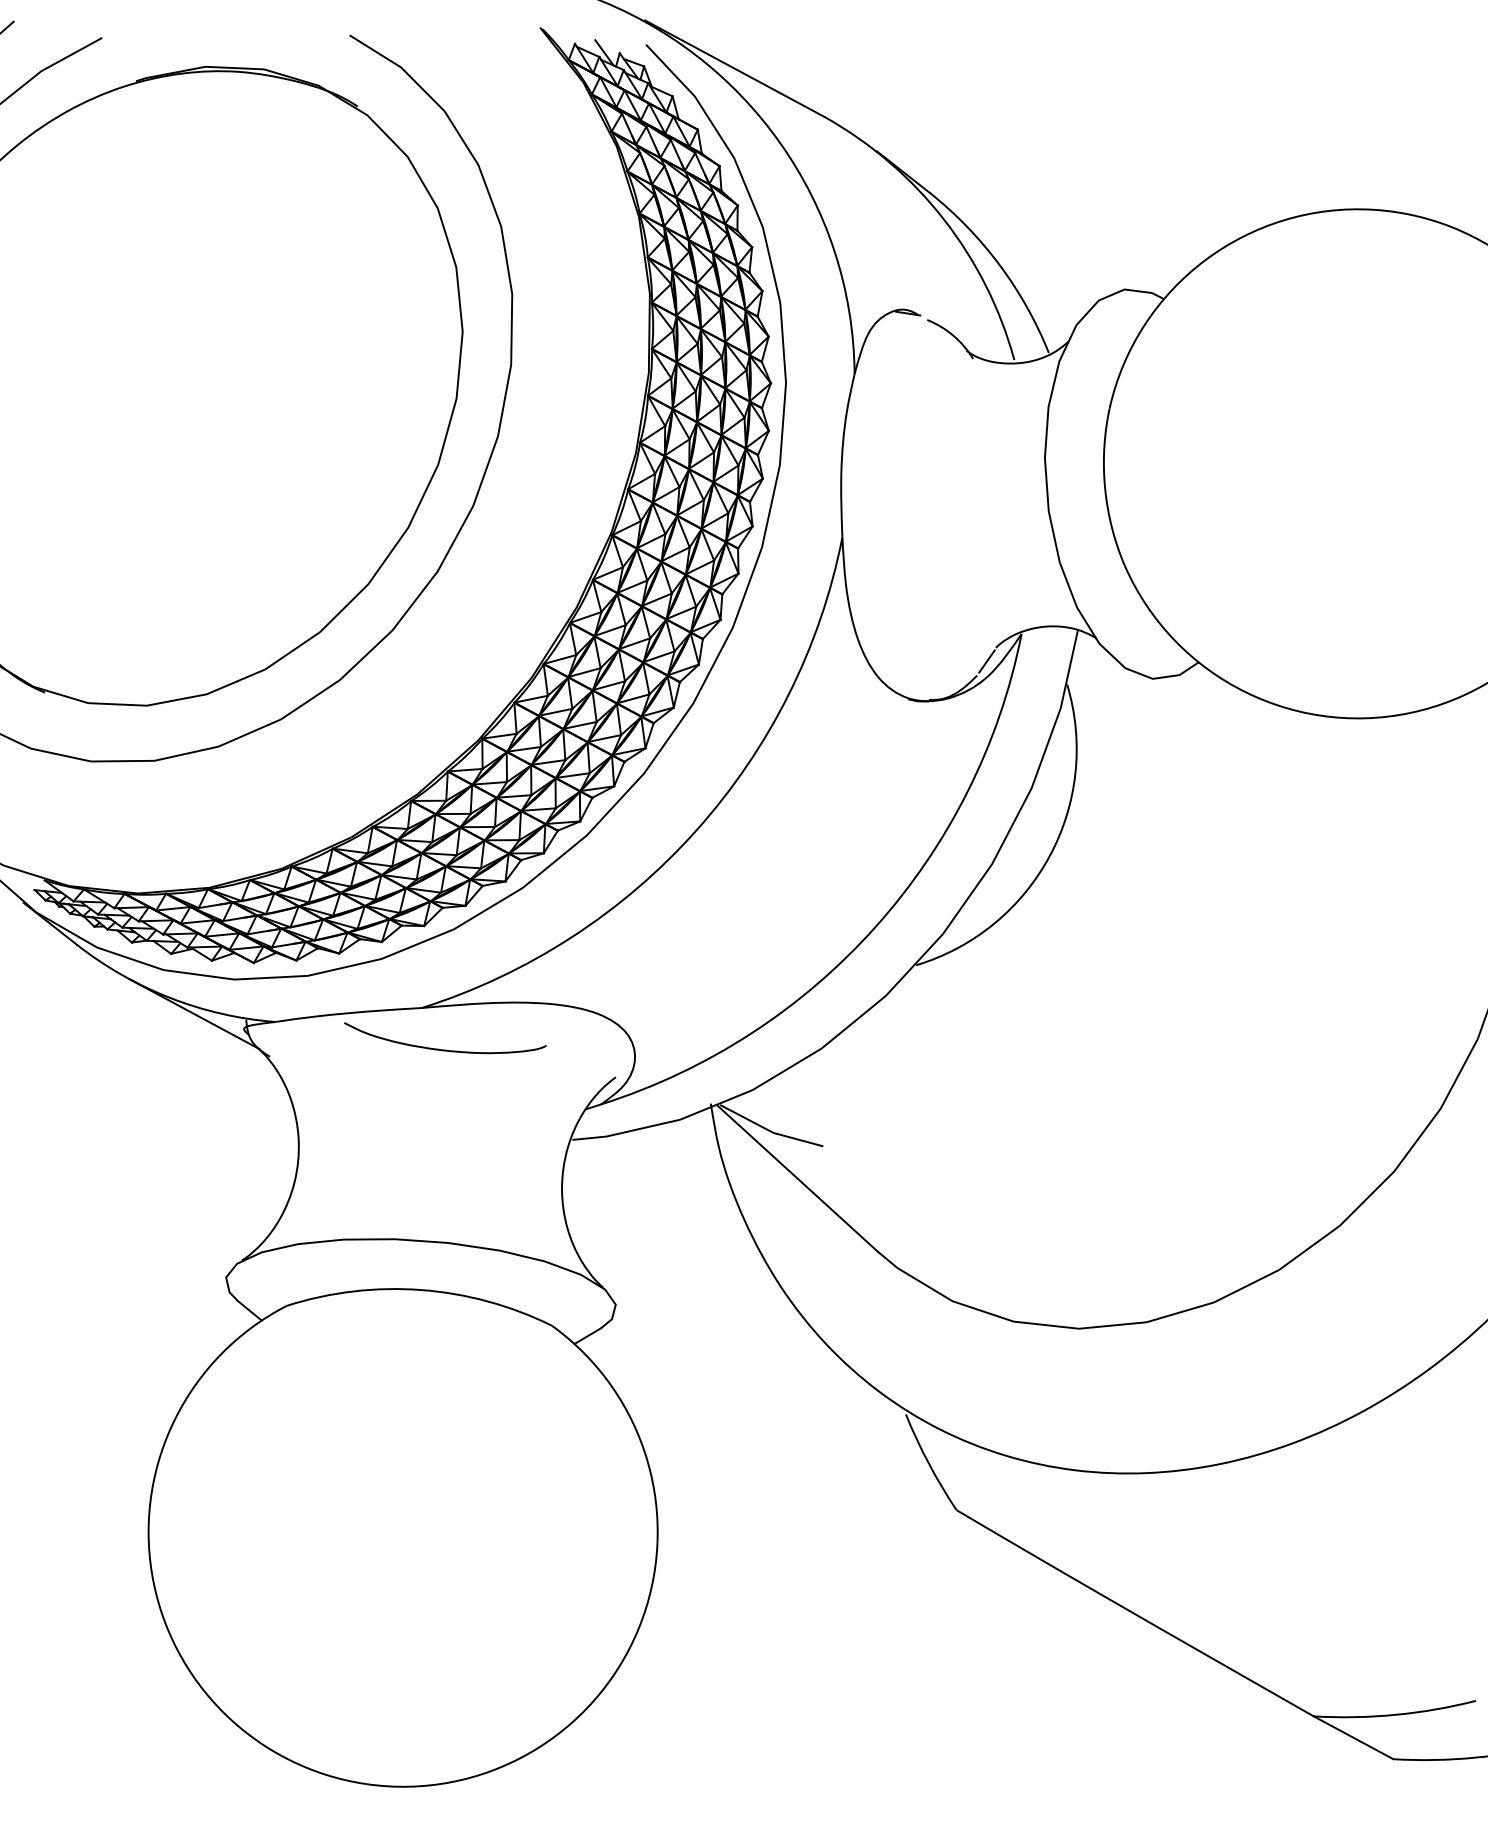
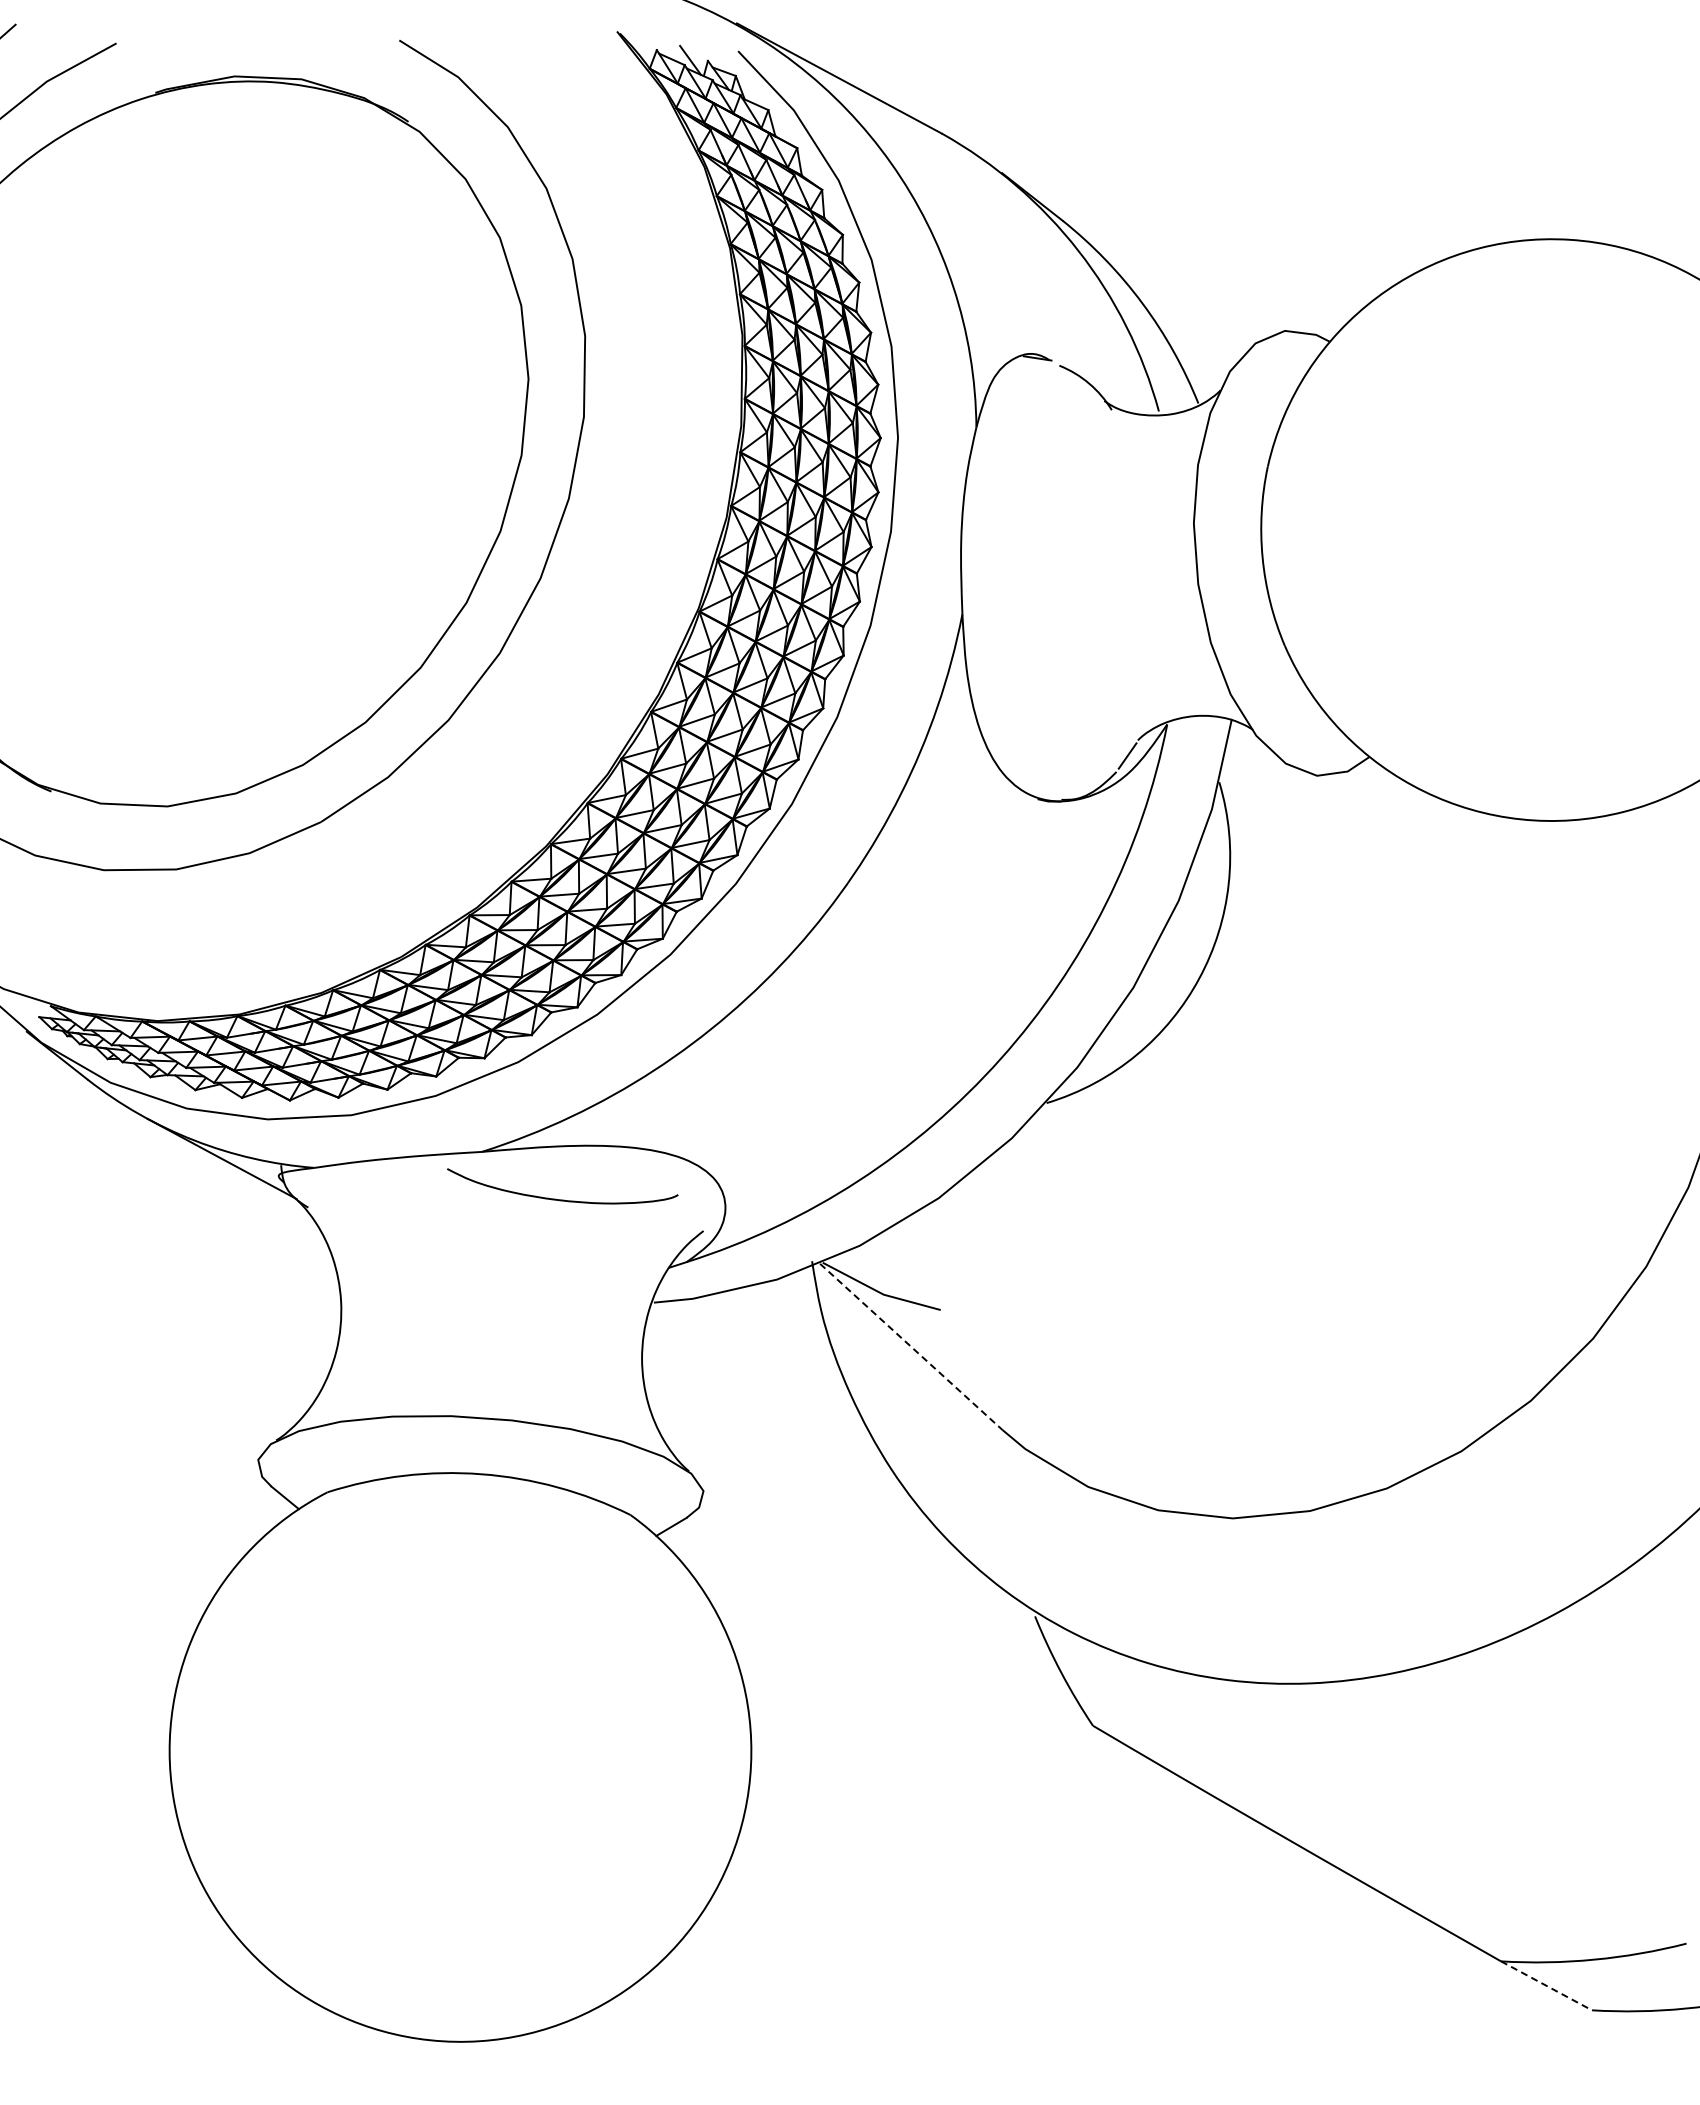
curve: (445, 1049) -> (562, 1199), moved
line: (797, 1179) -> (911, 1347), solid -> dashed
line: (1353, 1737) -> (1546, 1985), solid -> dashed

